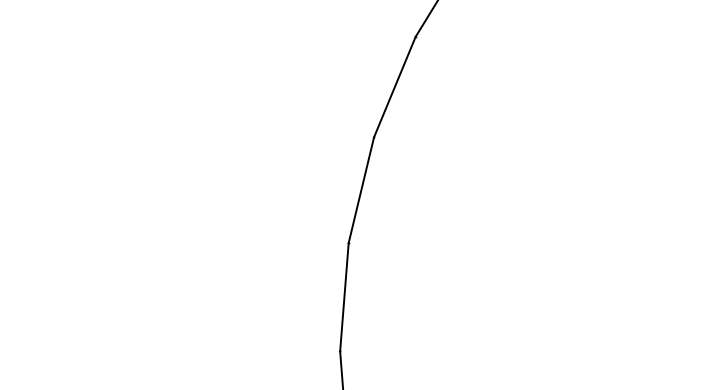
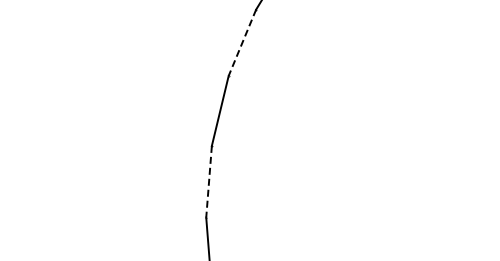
line: (394, 86) -> (242, 42), solid -> dashed
line: (345, 296) -> (209, 181), solid -> dashed

